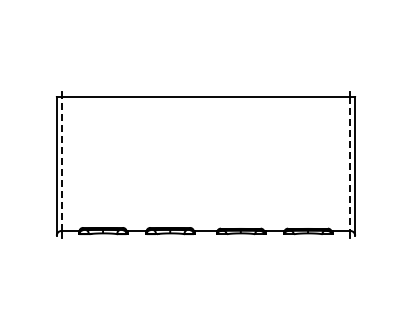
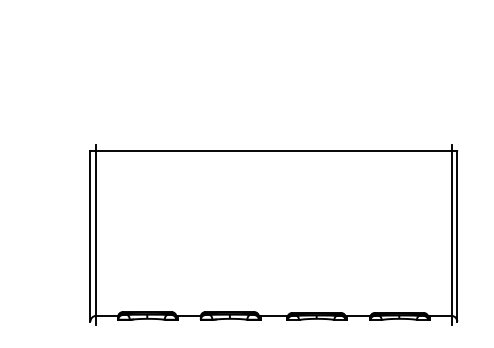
line: (61, 164) -> (96, 234), dashed -> solid
line: (350, 164) -> (451, 234), dashed -> solid

